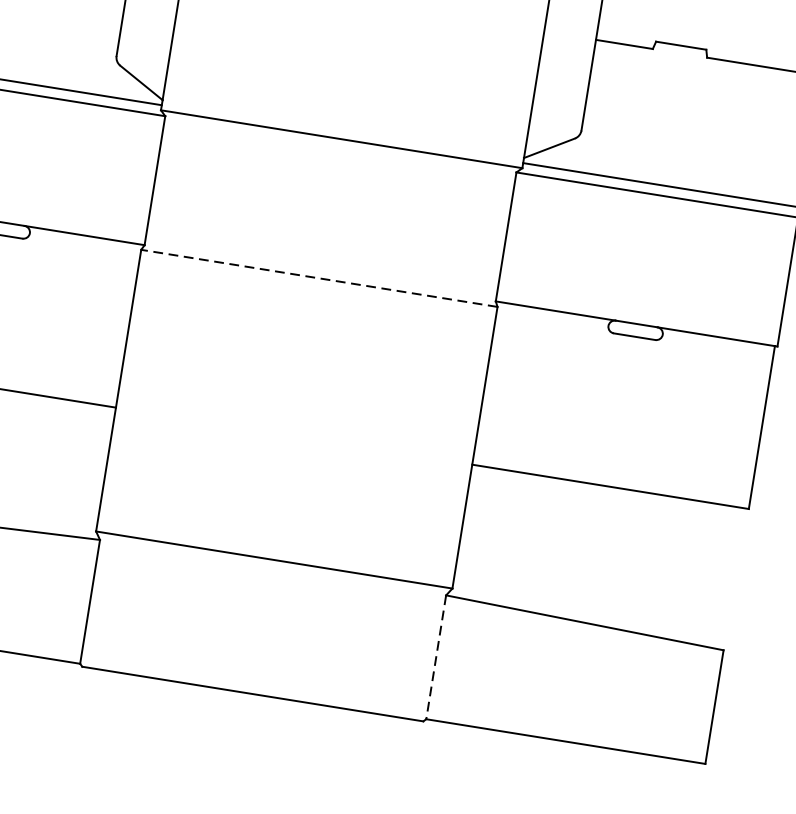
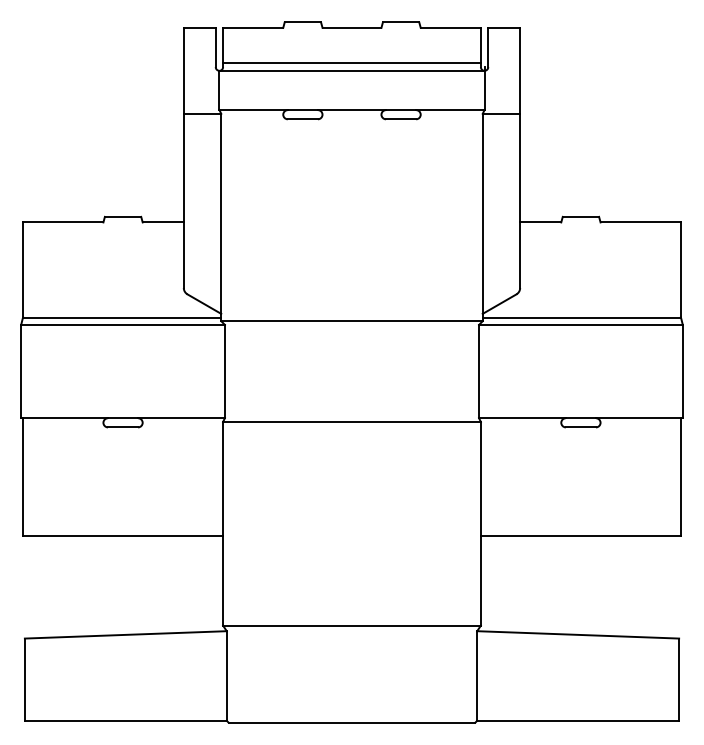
line: (318, 277) -> (351, 421), dashed -> solid
line: (436, 658) -> (477, 676), dashed -> solid

